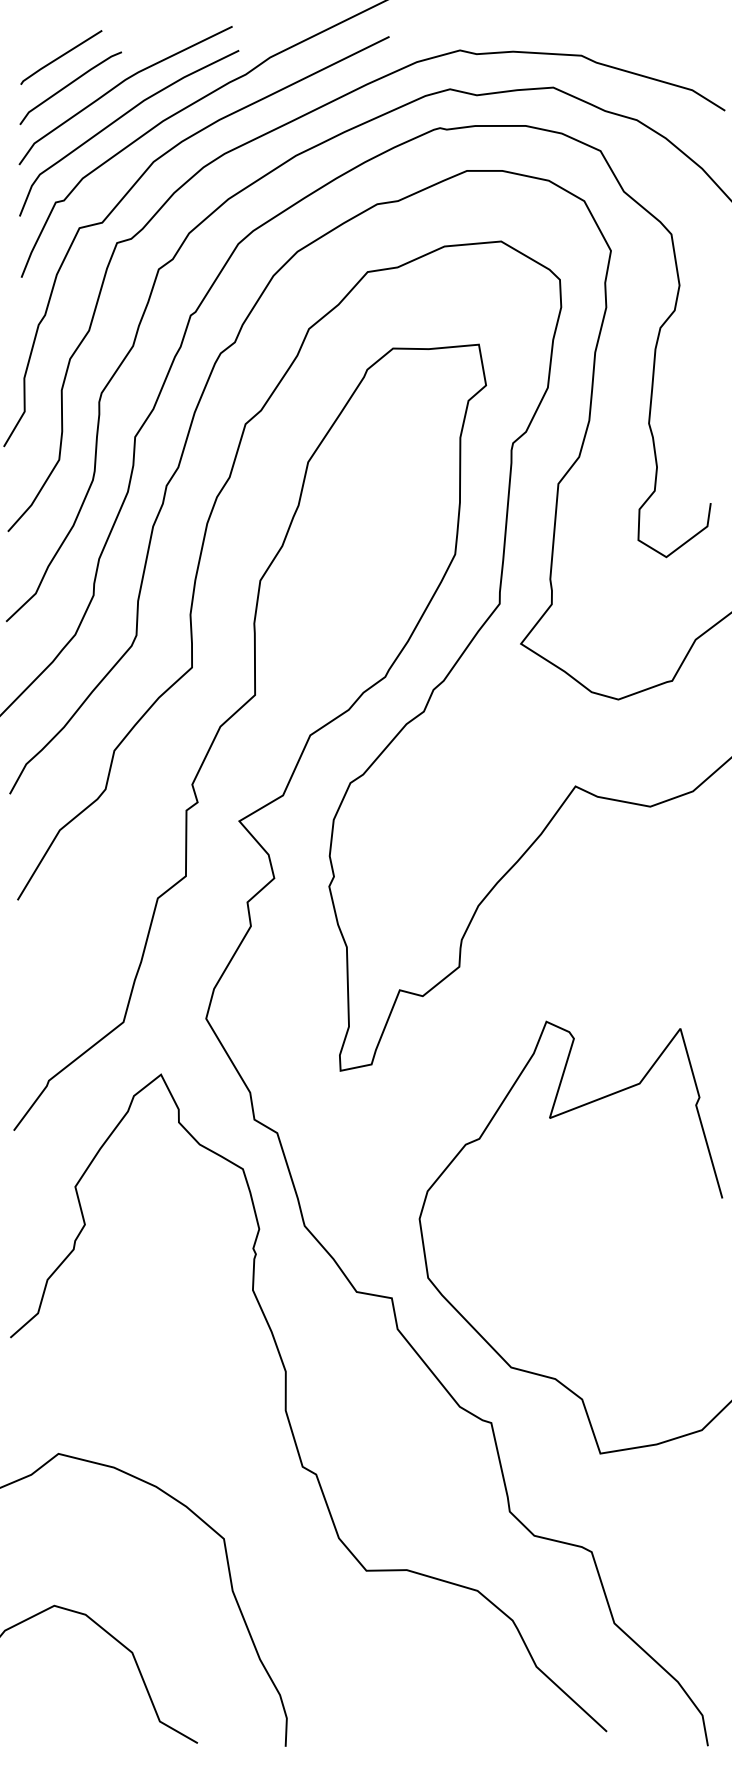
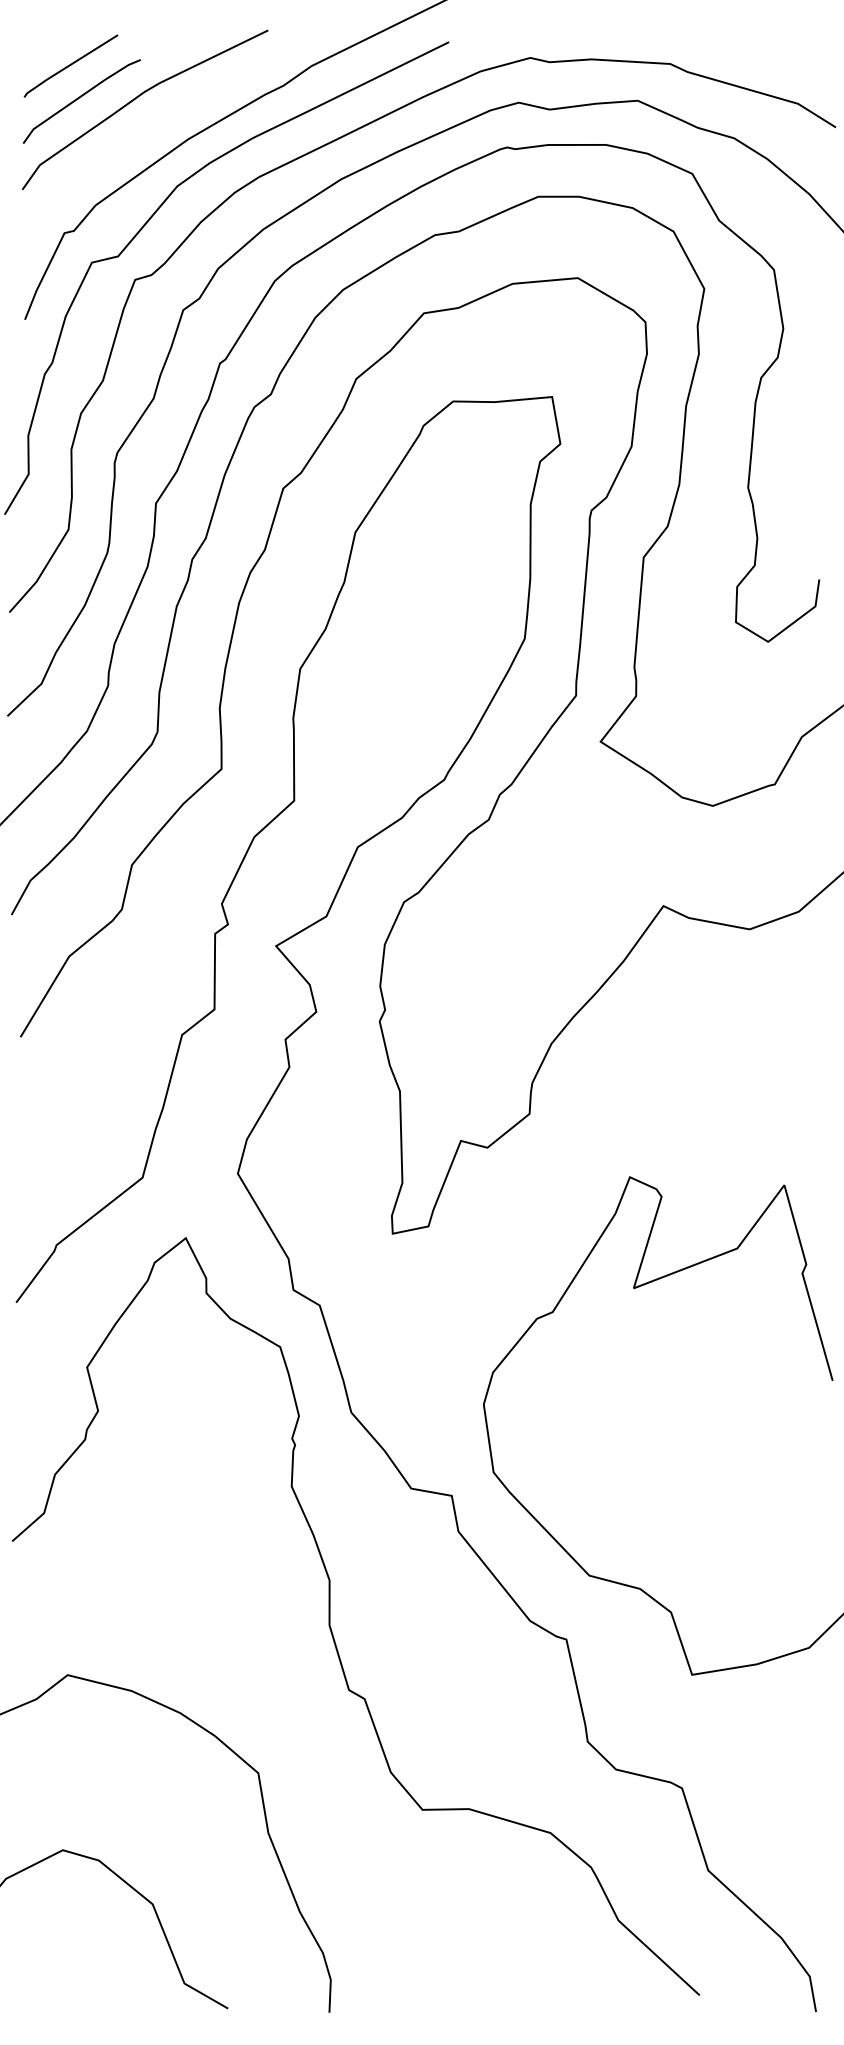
curve: (118, 120) -> (136, 138), removed

